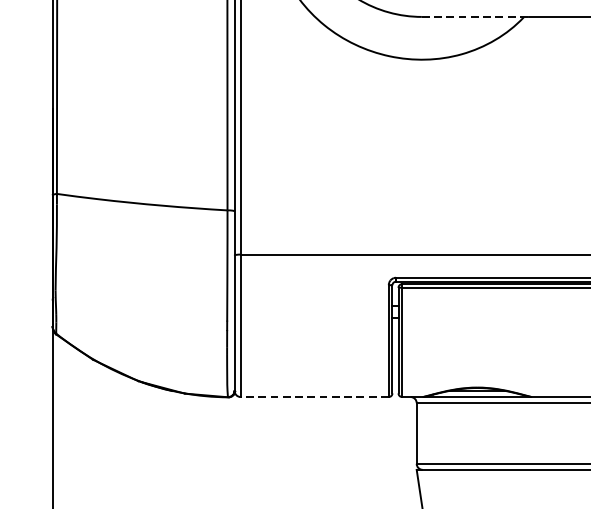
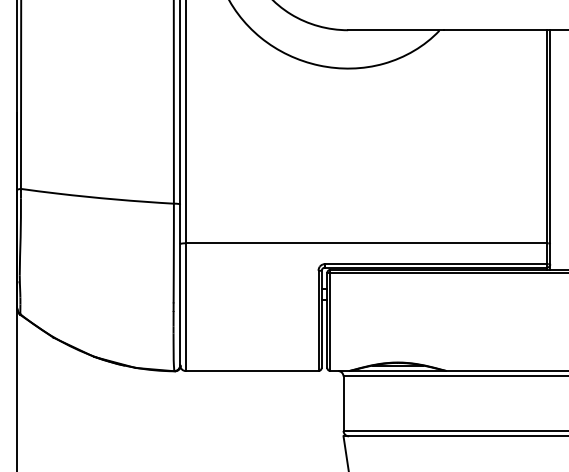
line: (475, 17) -> (396, 30), dashed -> solid
line: (314, 397) -> (251, 371), dashed -> solid

